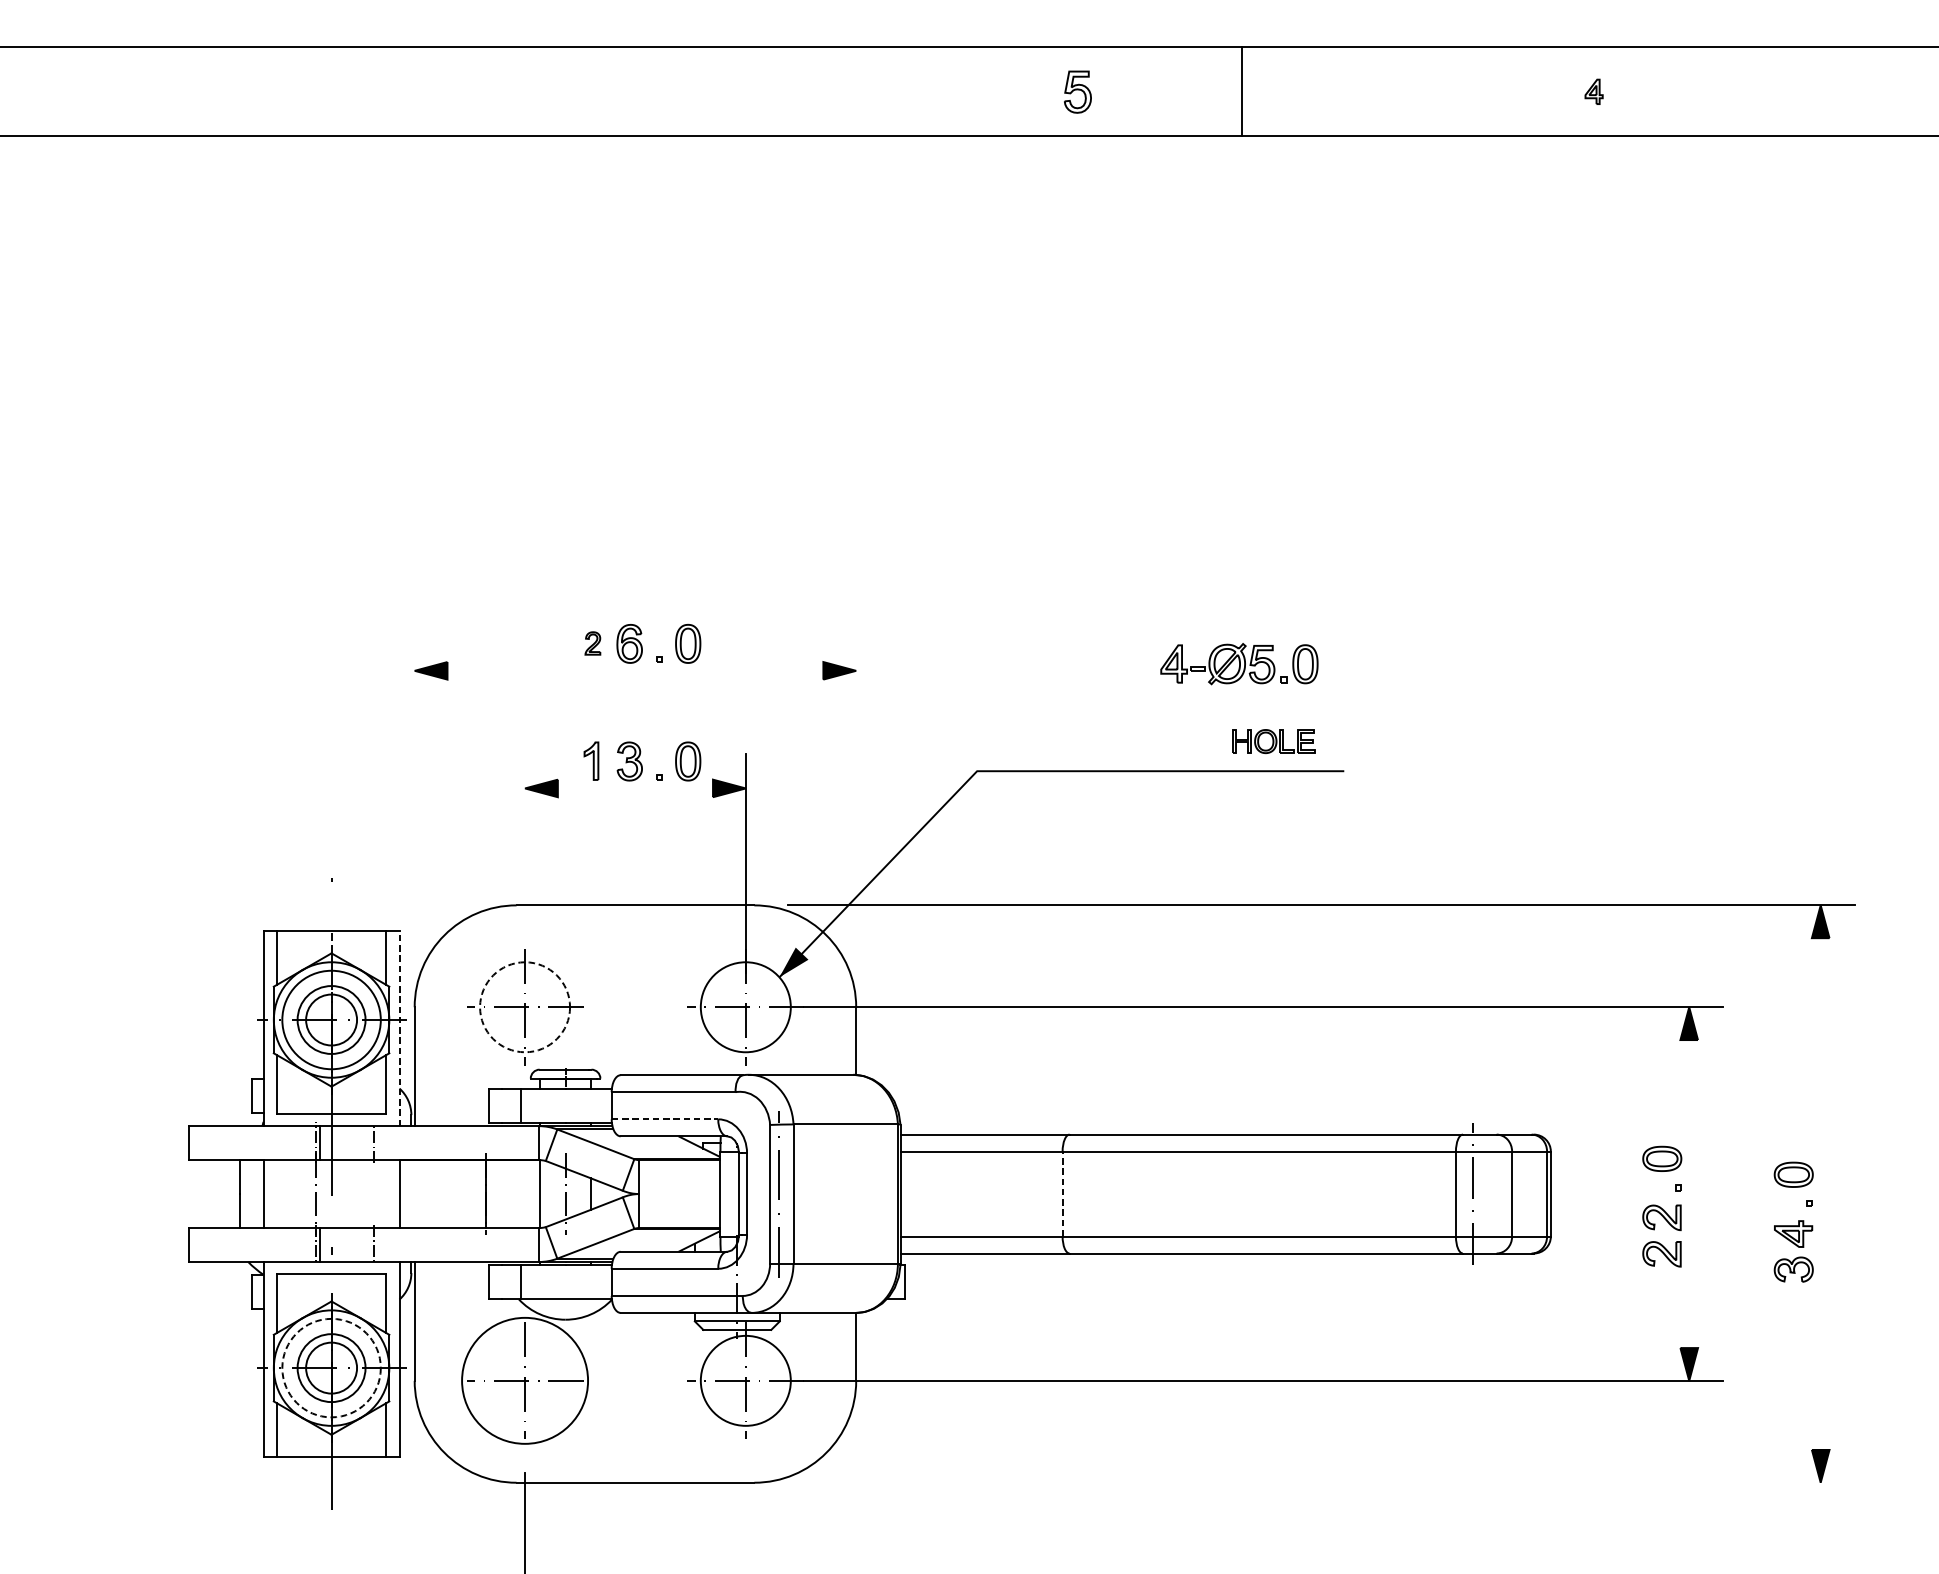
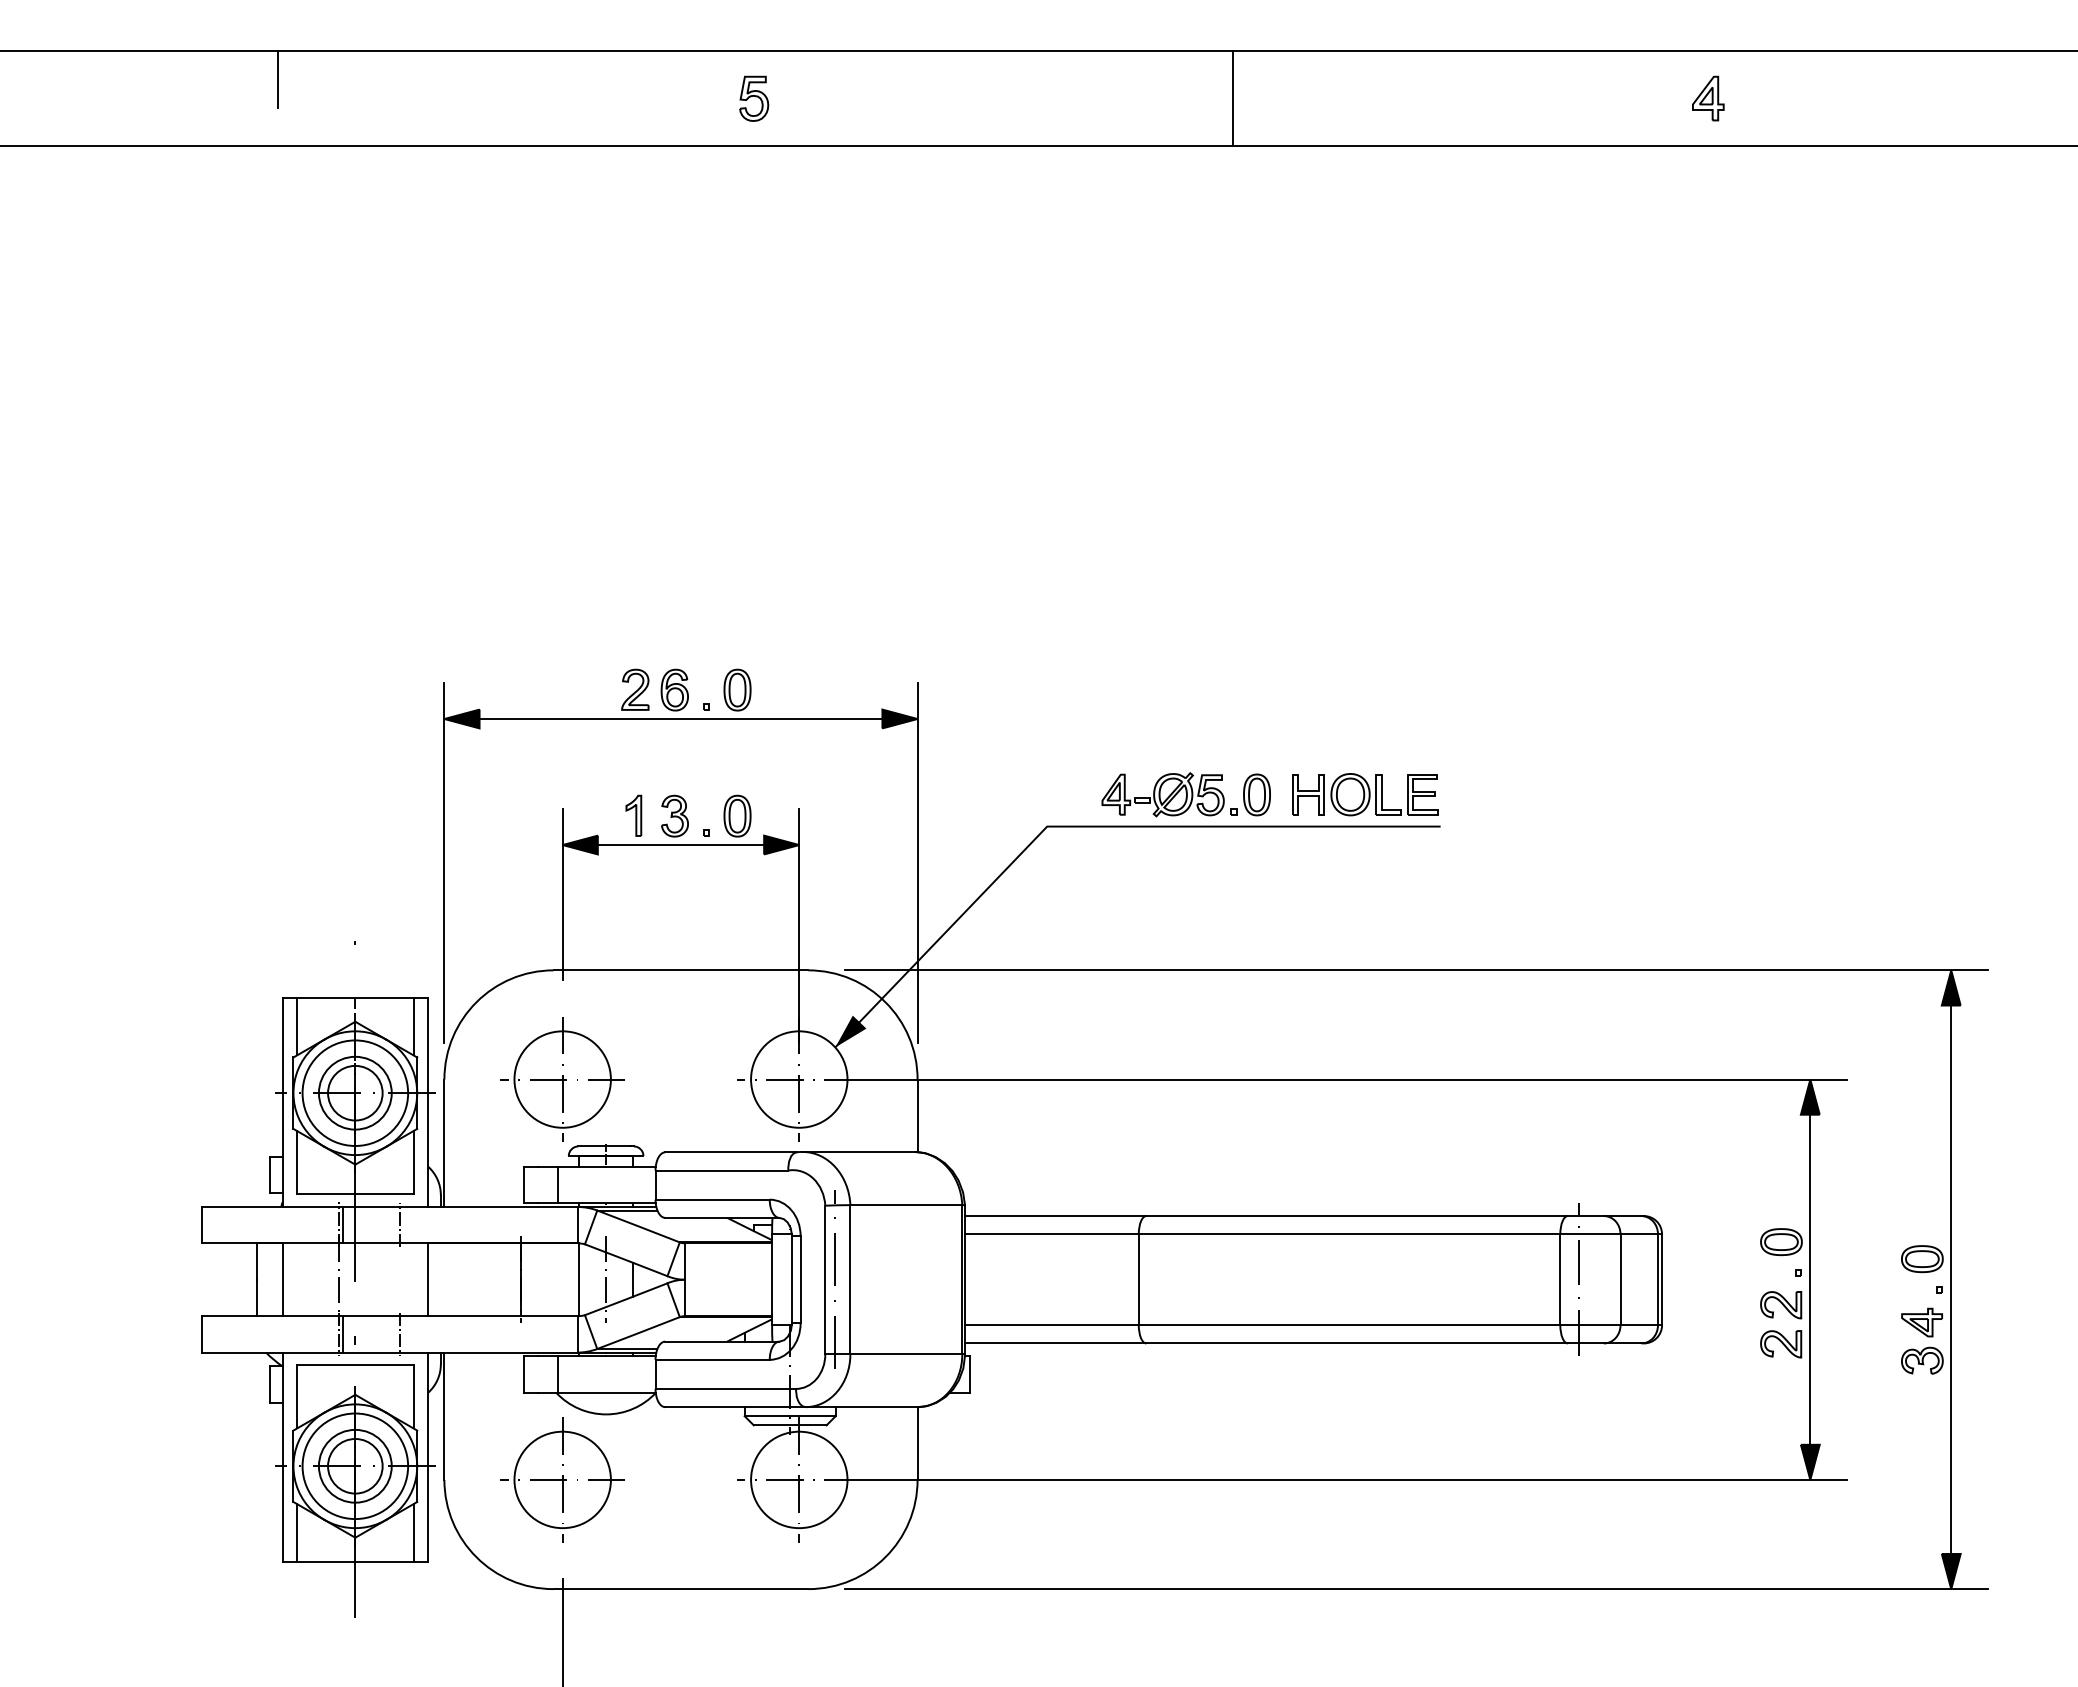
line: (258, 73) -> (277, 78), added
part: (1078, 91) -> (754, 98), moved
line: (1242, 91) -> (1233, 98), moved
part: (1594, 91) -> (1708, 98), size x1.67
part: (592, 643) -> (635, 689), size x1.67
part: (1238, 663) -> (1185, 794), moved
line: (634, 671) -> (680, 719), added
part: (1274, 741) -> (1365, 794), size x1.67
line: (634, 788) -> (680, 845), added
line: (414, 804) -> (444, 862), added
line: (856, 804) -> (917, 862), added
line: (524, 834) -> (562, 894), added
circle: (524, 1007) -> (562, 1079), dashed -> solid
line: (399, 1028) -> (428, 1102), dashed -> solid
line: (665, 1119) -> (713, 1199), dashed -> solid
line: (1062, 1193) -> (1138, 1279), dashed -> solid
line: (1689, 1193) -> (1810, 1279), added
line: (1820, 1193) -> (1951, 1279), added
circle: (331, 1368) -> (355, 1466), dashed -> solid
circle: (524, 1380) -> (562, 1479), size x0.71
line: (1320, 1483) -> (1415, 1589), added

